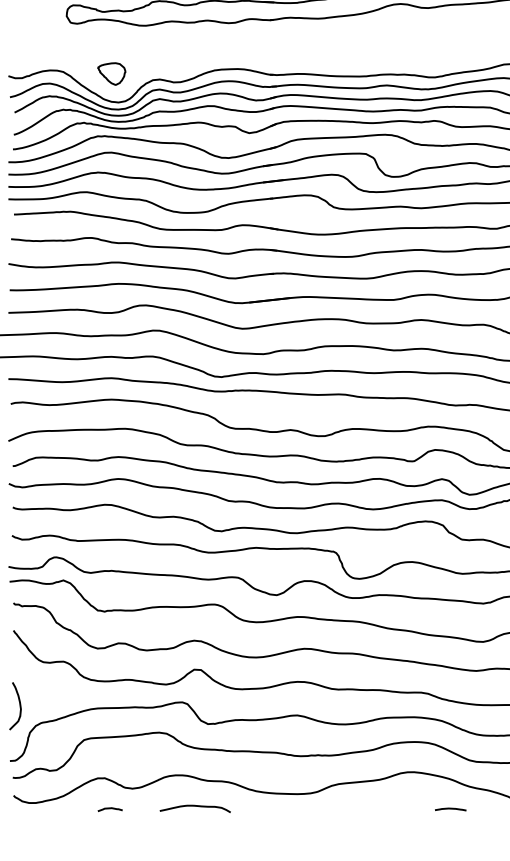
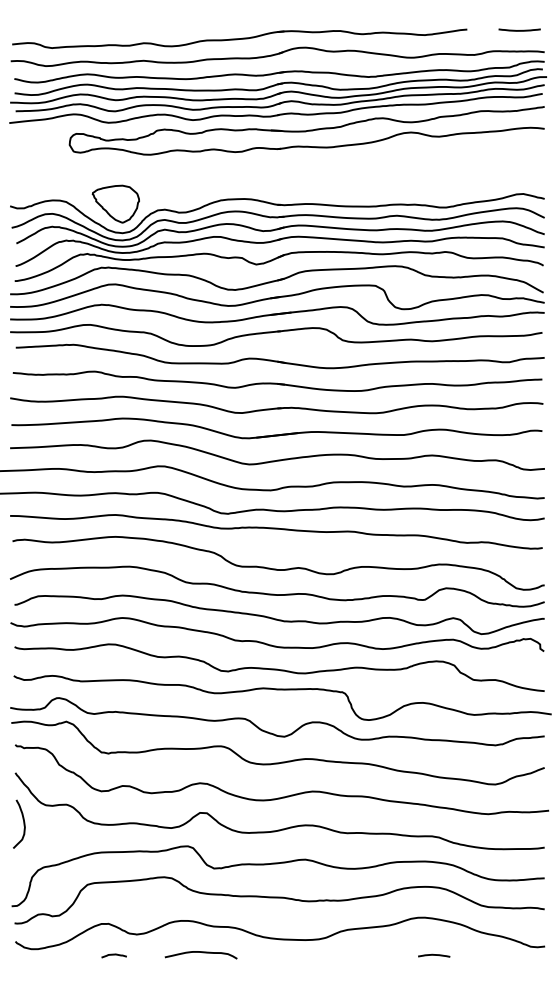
part: (111, 73) -> (115, 203), size x1.67
curve: (19, 705) -> (23, 823), moved
curve: (451, 809) -> (434, 955), moved

